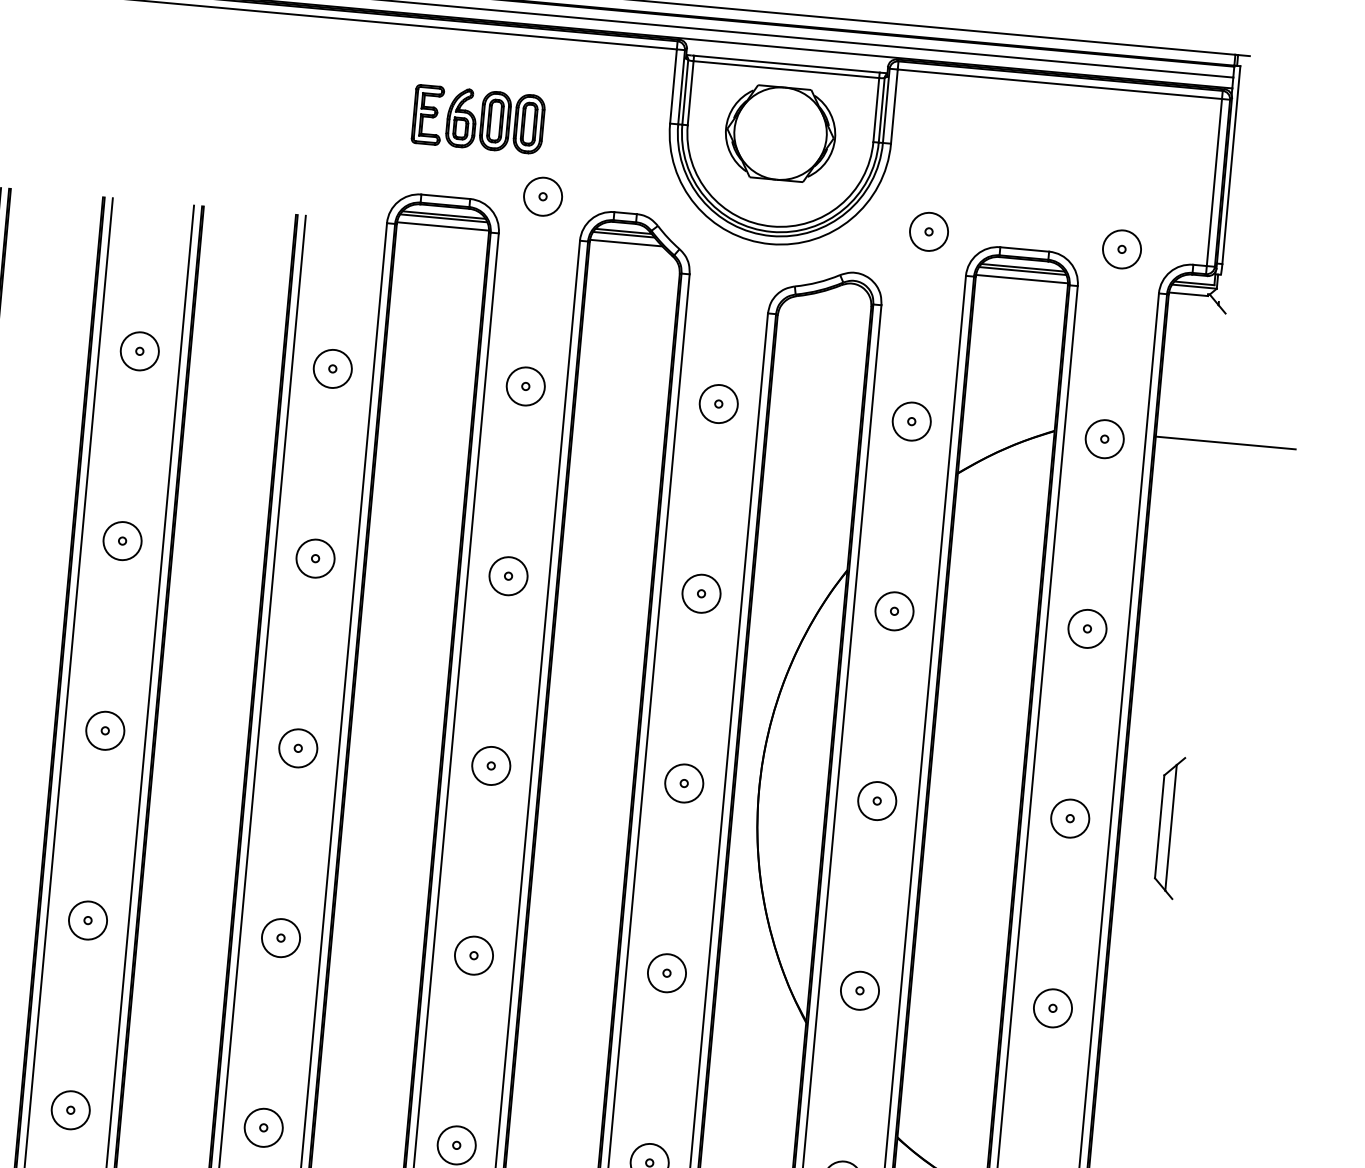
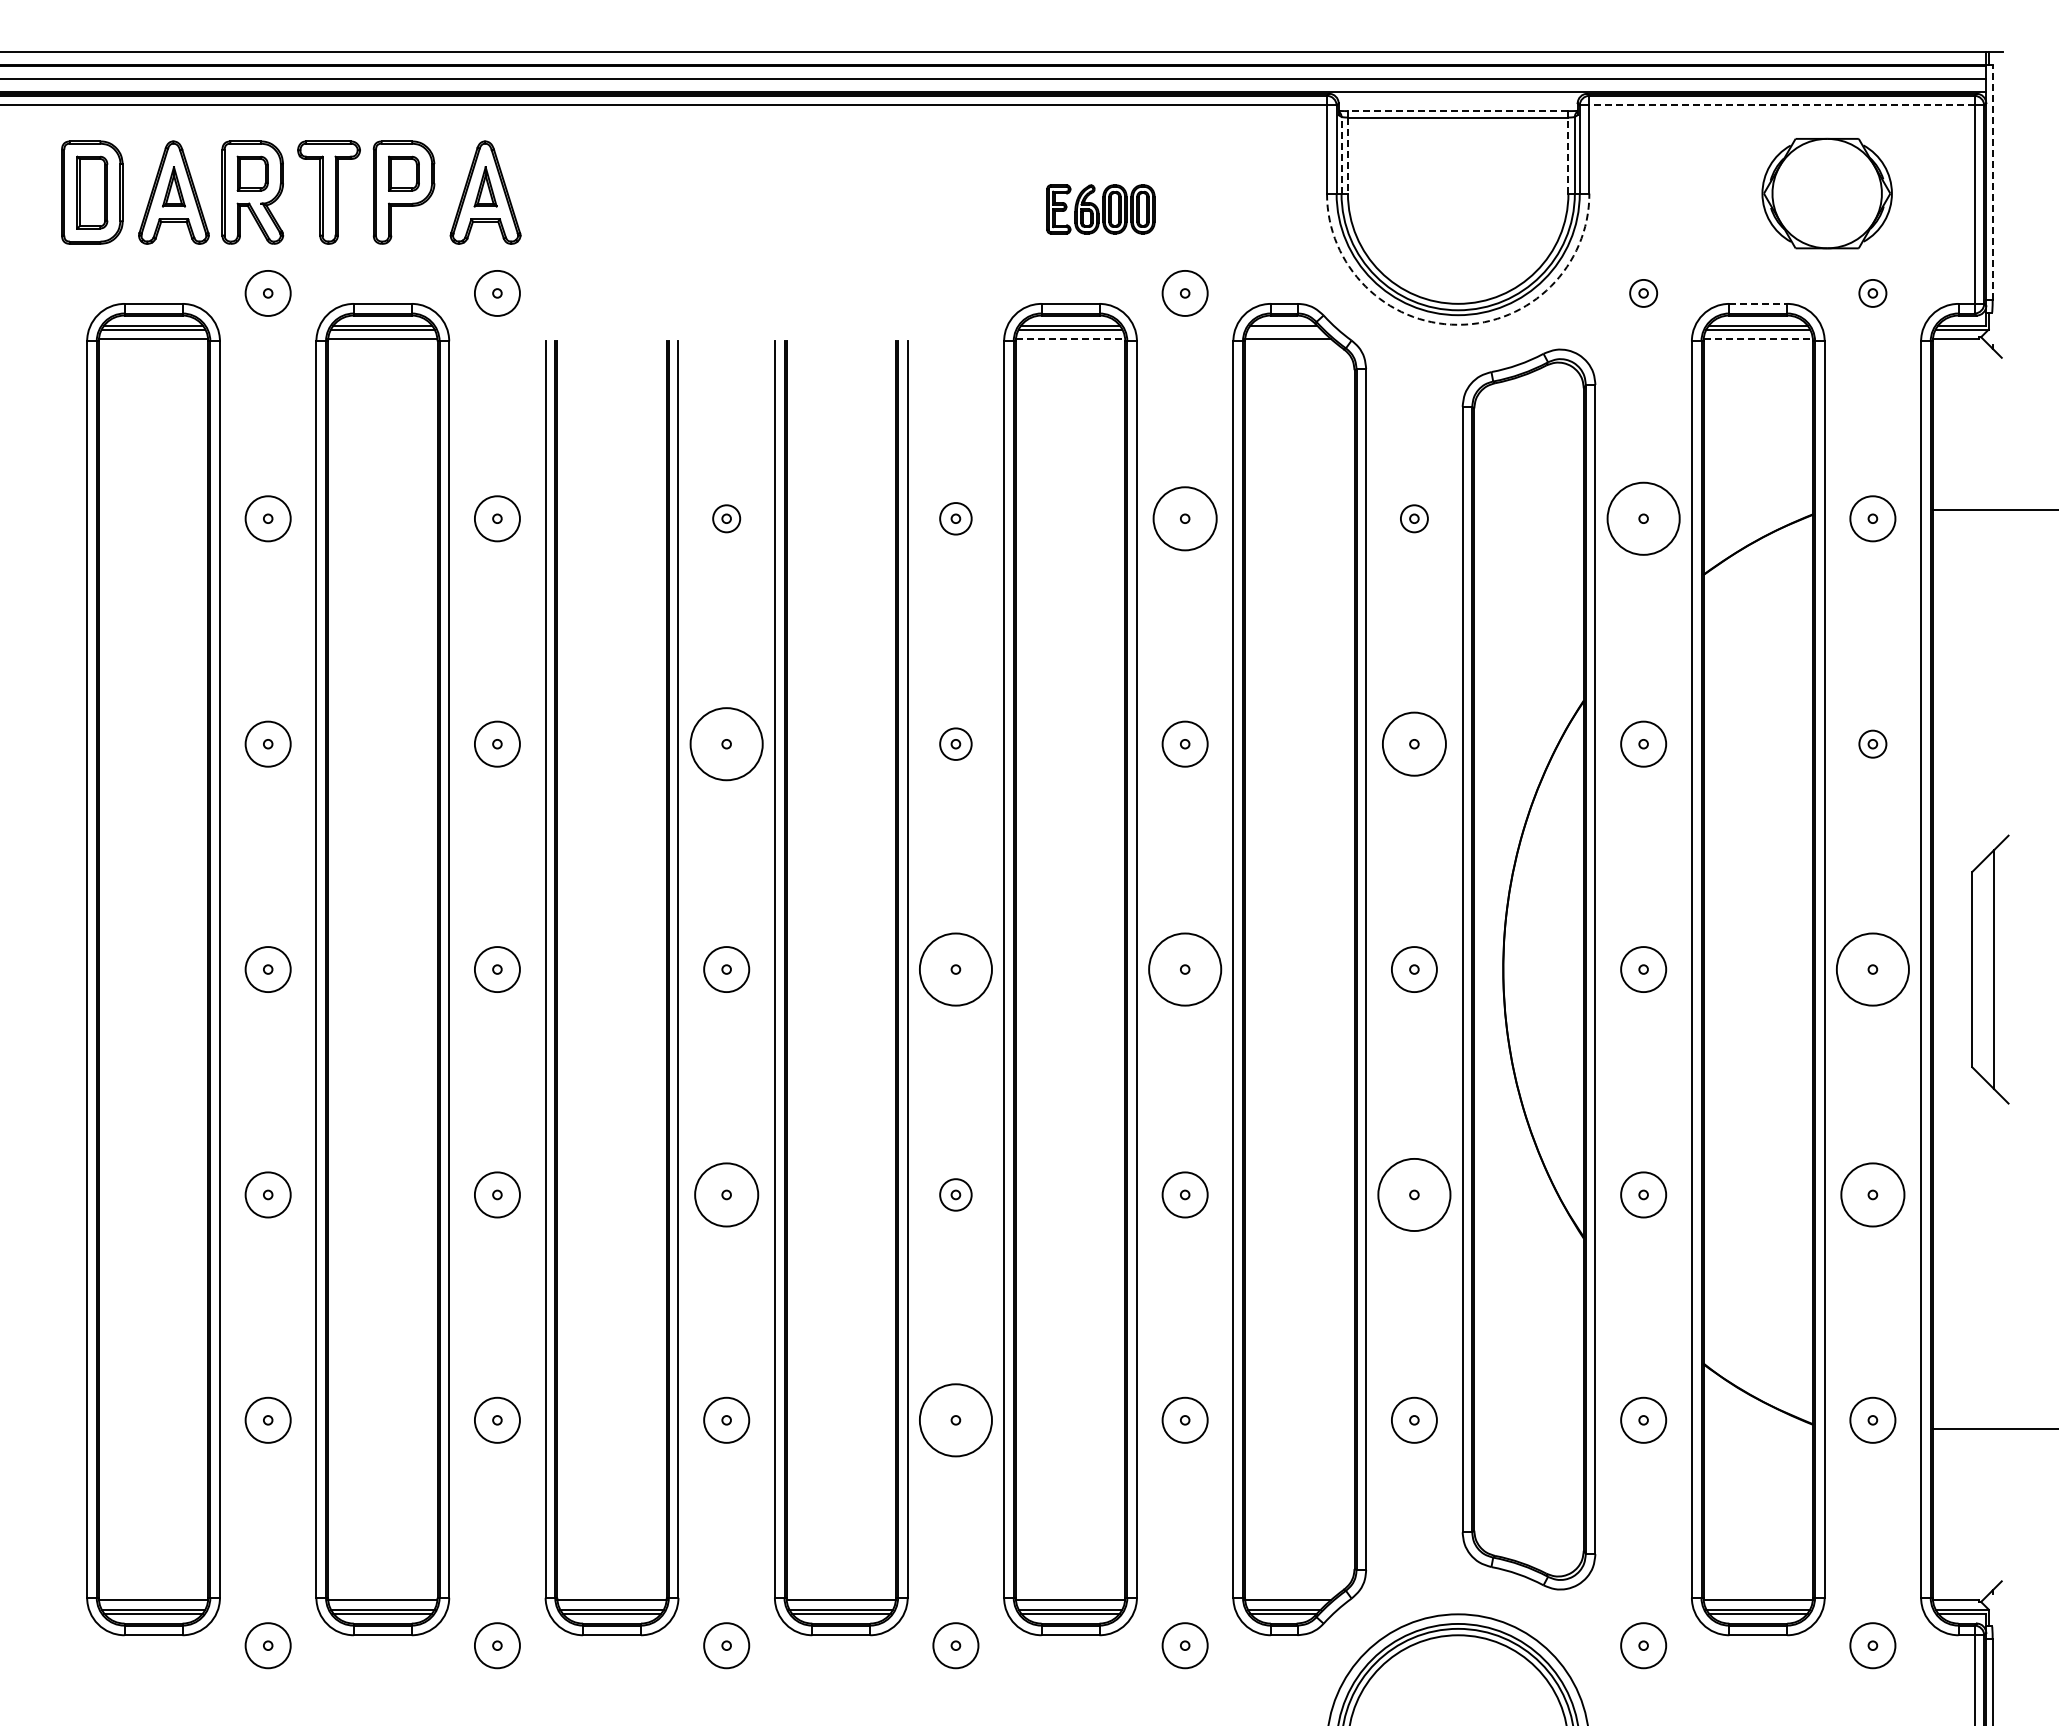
line: (786, 64) -> (1457, 111), solid -> dashed
line: (1059, 84) -> (1781, 105), solid -> dashed
line: (685, 91) -> (1341, 154), solid -> dashed
line: (690, 93) -> (1347, 156), solid -> dashed
line: (876, 110) -> (1568, 155), solid -> dashed
part: (478, 119) -> (1100, 209), size x0.7
part: (779, 133) -> (1826, 193), moved
line: (1231, 165) -> (1992, 182), solid -> dashed
line: (443, 226) -> (1070, 339), solid -> dashed
circle: (928, 231) -> (1643, 292), size x0.6
line: (623, 234) -> (1283, 329), removed
arc: (770, 243) -> (1458, 324), solid -> dashed
circle: (1121, 248) -> (1872, 292), size x0.6
line: (1024, 249) -> (1758, 303), solid -> dashed
line: (1022, 279) -> (1758, 339), solid -> dashed
circle: (139, 351) -> (726, 518), size x0.6
circle: (332, 368) -> (955, 518), size x0.7
circle: (525, 386) -> (1184, 518), size x1.4
circle: (718, 403) -> (1413, 518), size x0.6
circle: (911, 421) -> (1643, 518), size x1.6
circle: (122, 540) -> (726, 743), size x1.6
circle: (315, 558) -> (955, 743), size x0.7
circle: (700, 593) -> (1413, 743), size x1.4
circle: (1087, 628) -> (1872, 743), size x0.6
circle: (297, 748) -> (955, 969), size x1.6
circle: (490, 765) -> (1184, 969), size x1.6
circle: (1069, 818) -> (1872, 969), size x1.6
part: (1169, 827) -> (1990, 969), size x1.6
circle: (87, 920) -> (726, 1194), size x1.4
circle: (280, 937) -> (955, 1194), size x0.7
circle: (666, 972) -> (1413, 1194), size x1.6
circle: (1052, 1007) -> (1872, 1194), size x1.4
circle: (263, 1127) -> (955, 1419), size x1.6

